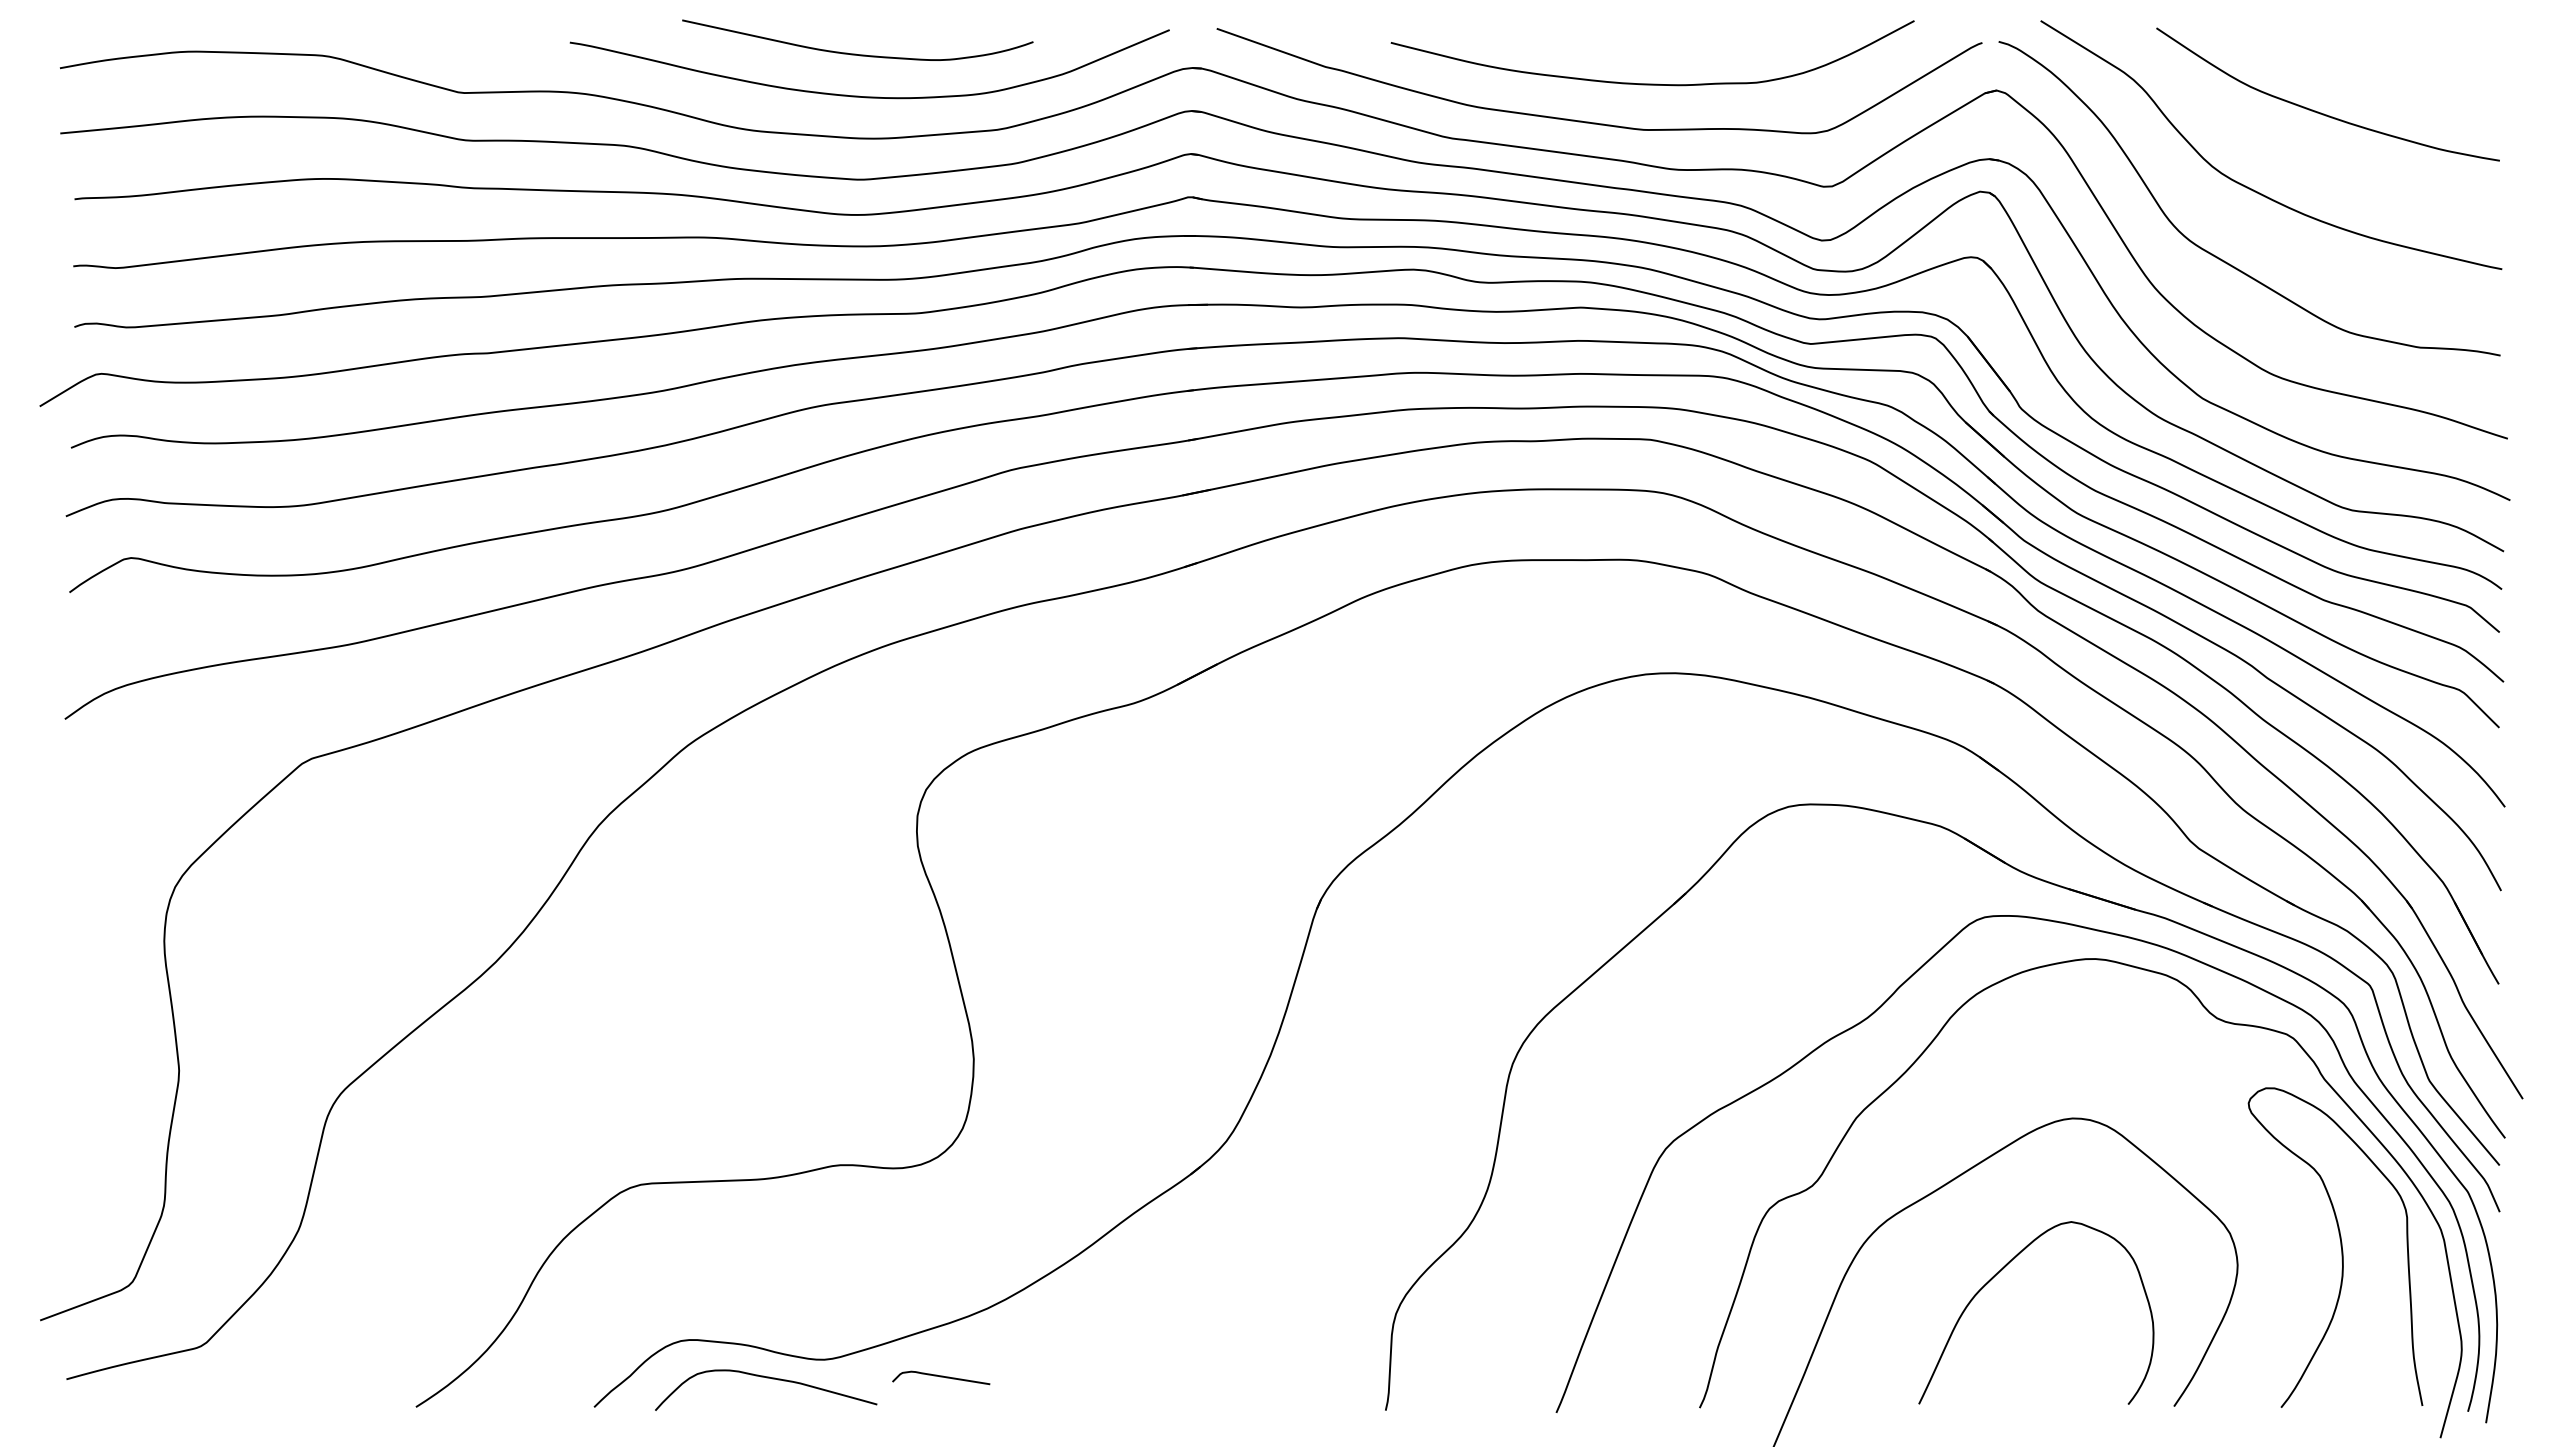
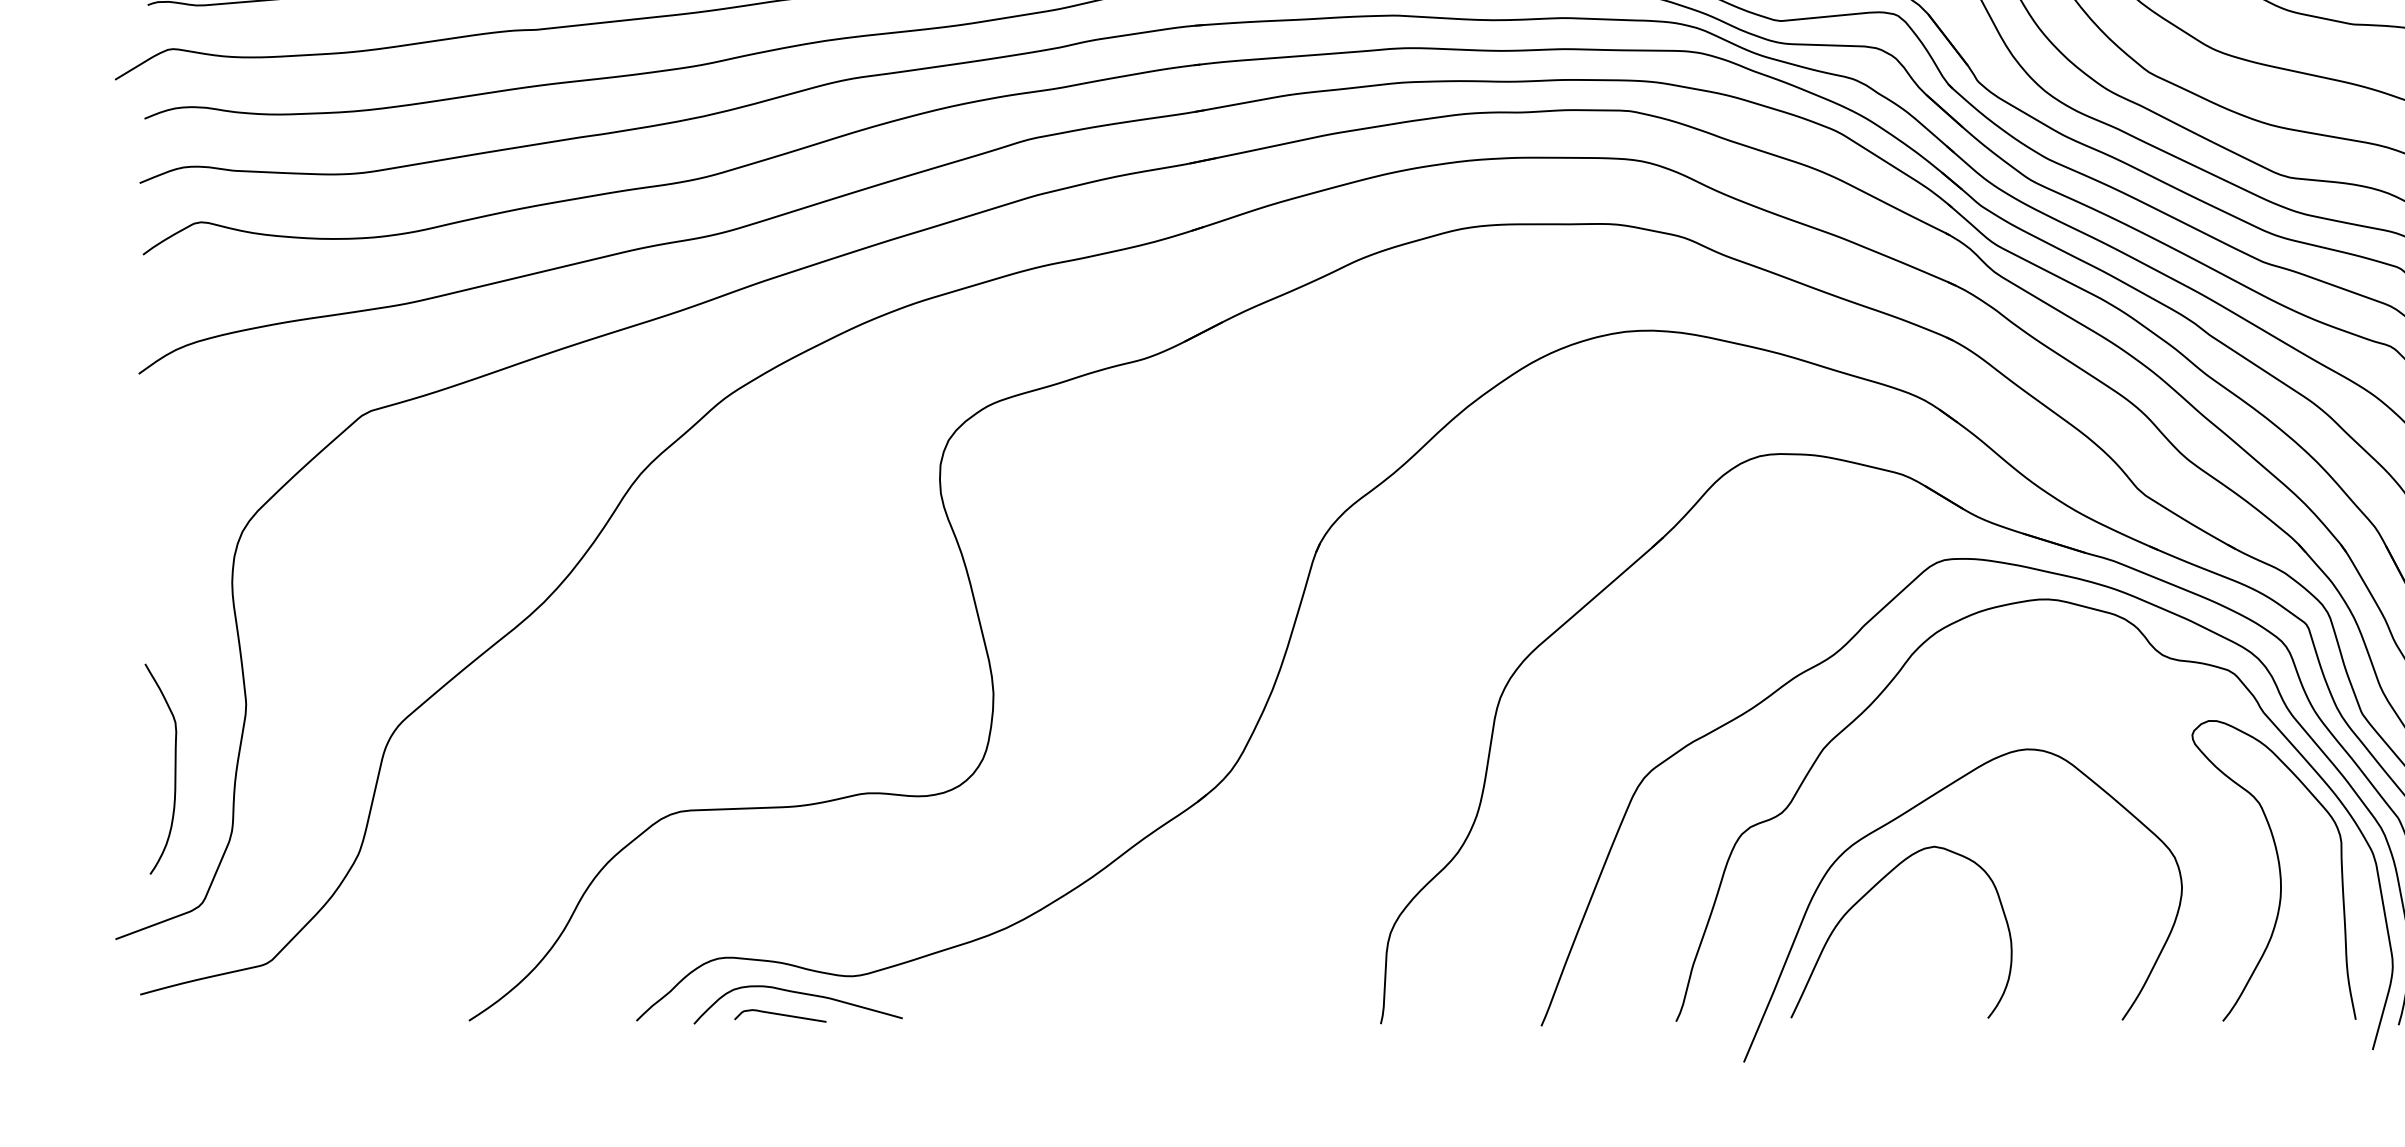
curve: (103, 1139) -> (175, 769), added
curve: (2002, 1270) -> (1869, 892), moved
curve: (941, 1377) -> (780, 1015), moved

